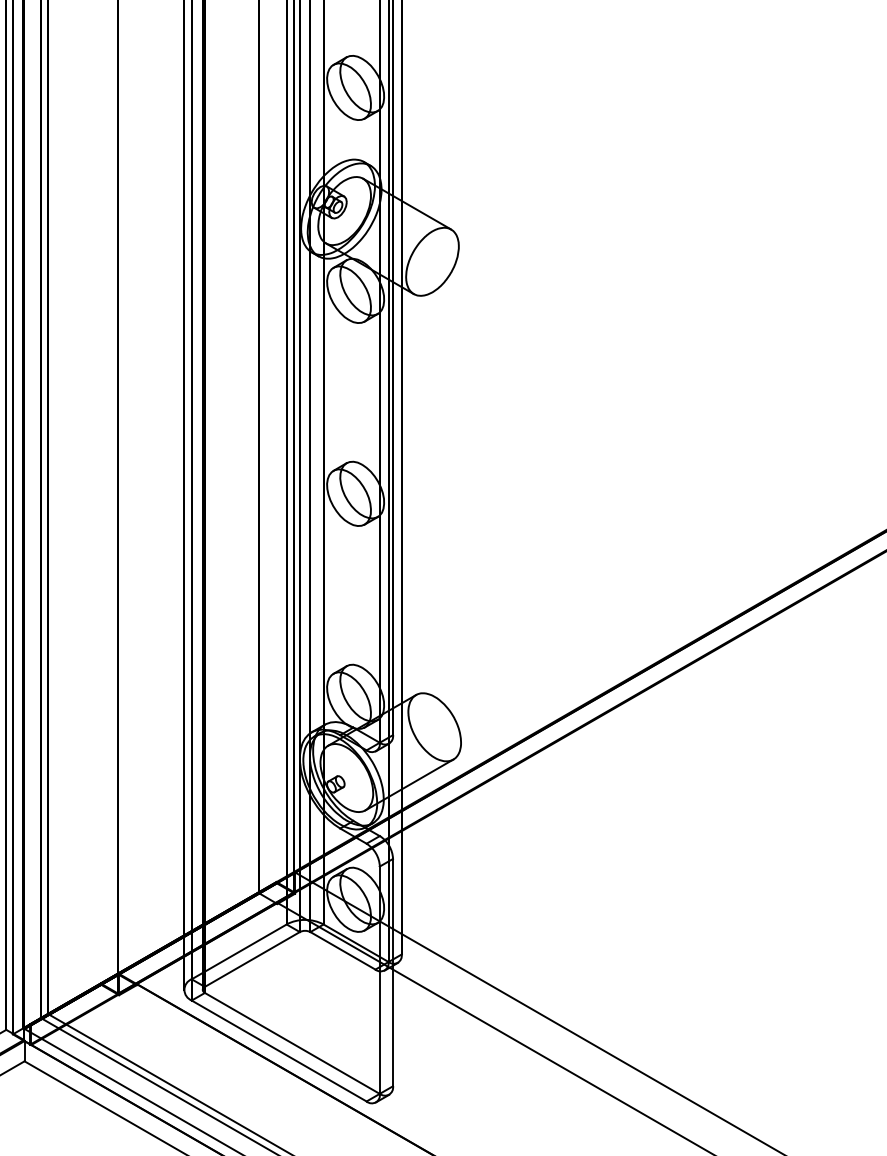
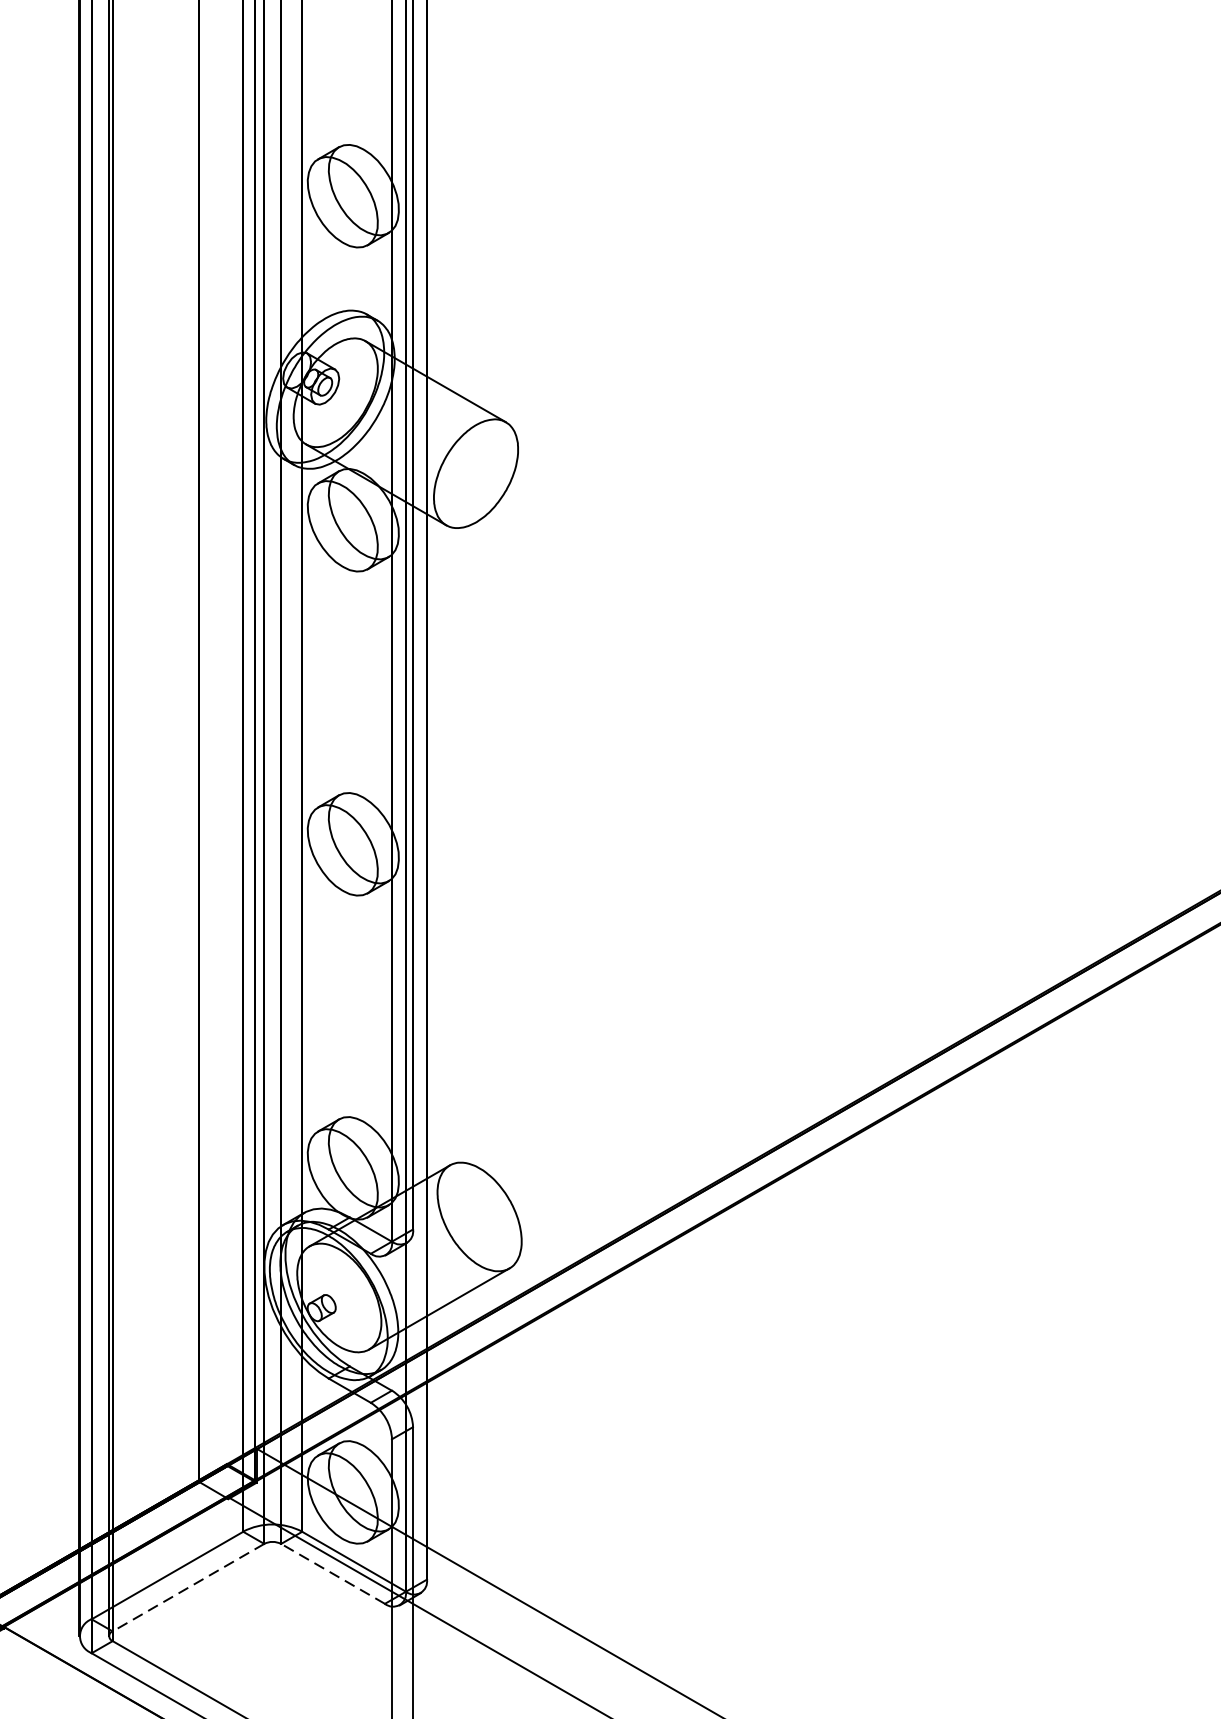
line: (342, 950) -> (332, 1573), solid -> dashed
line: (252, 959) -> (188, 1587), solid -> dashed

